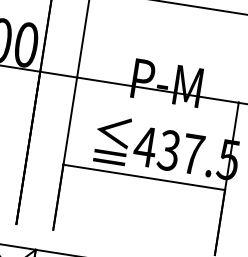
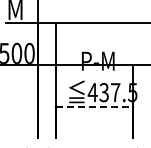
line: (144, 178) -> (94, 107), solid -> dashed

